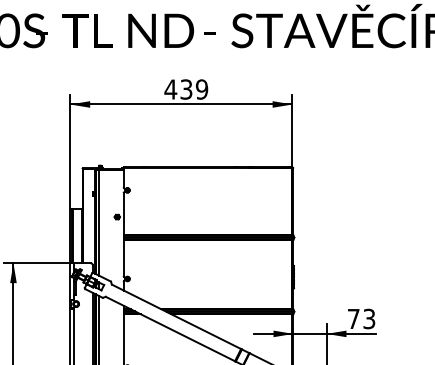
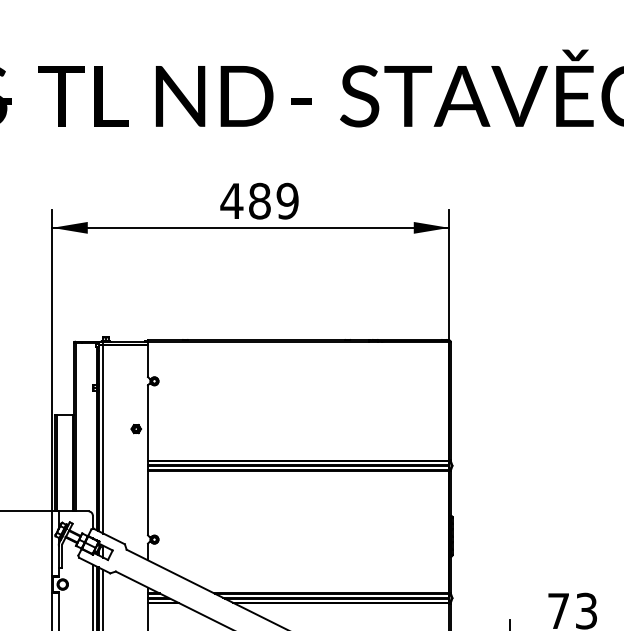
text: (186, 89) -> (259, 201), 439 -> 489

